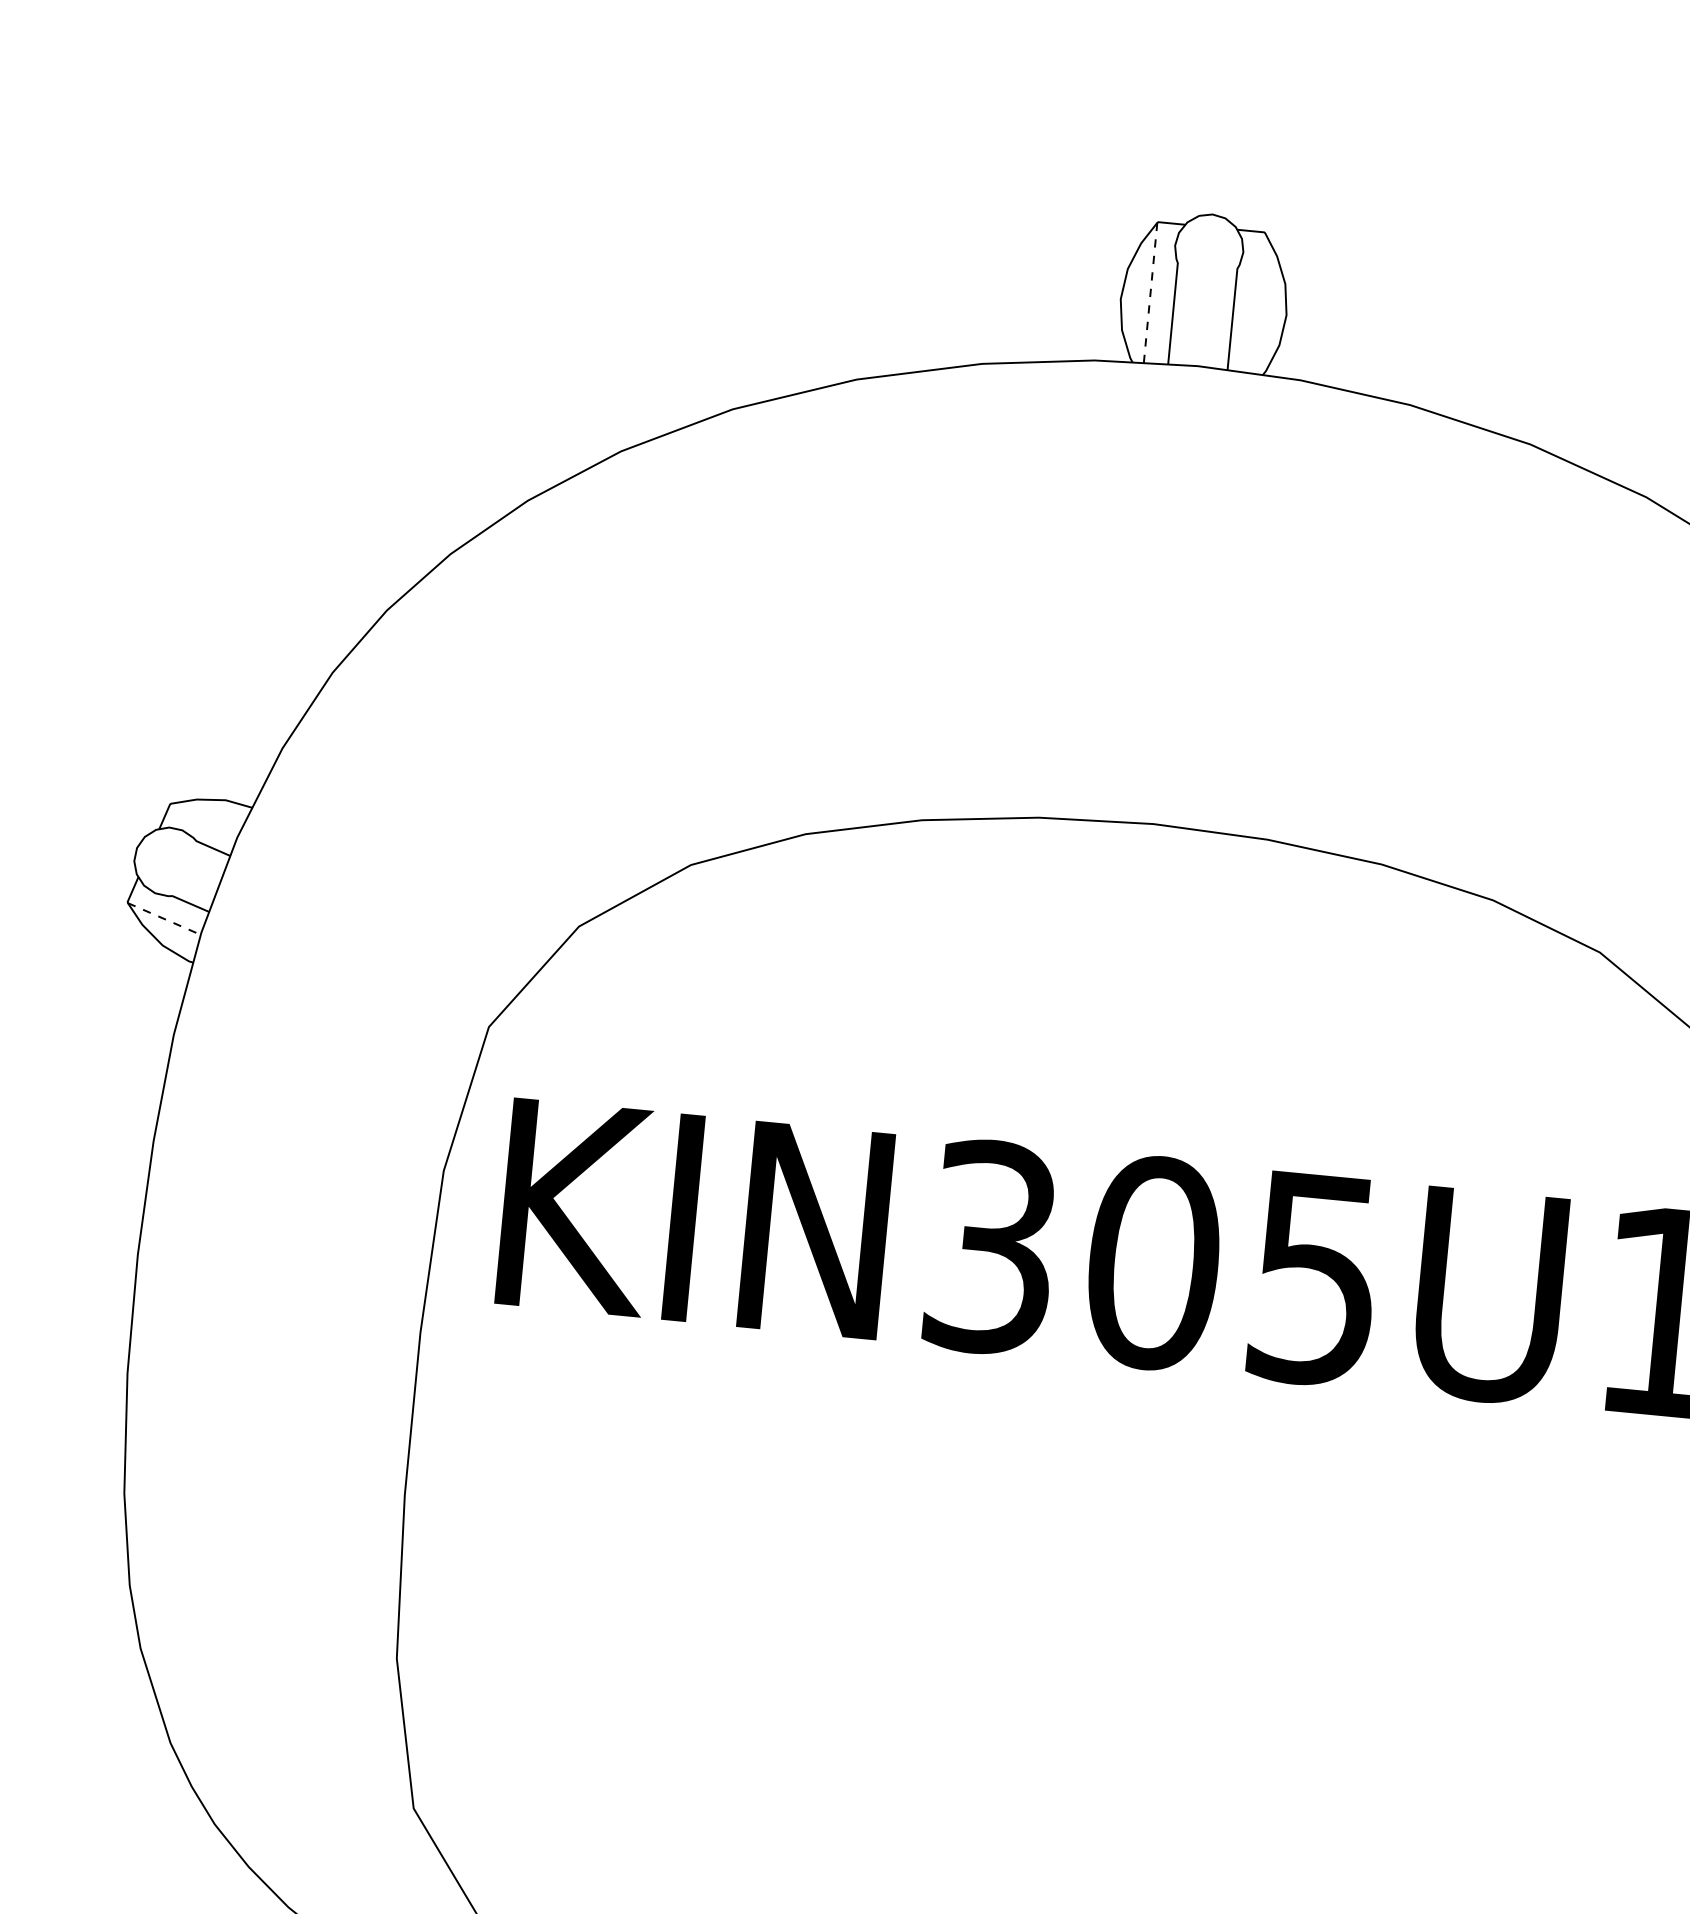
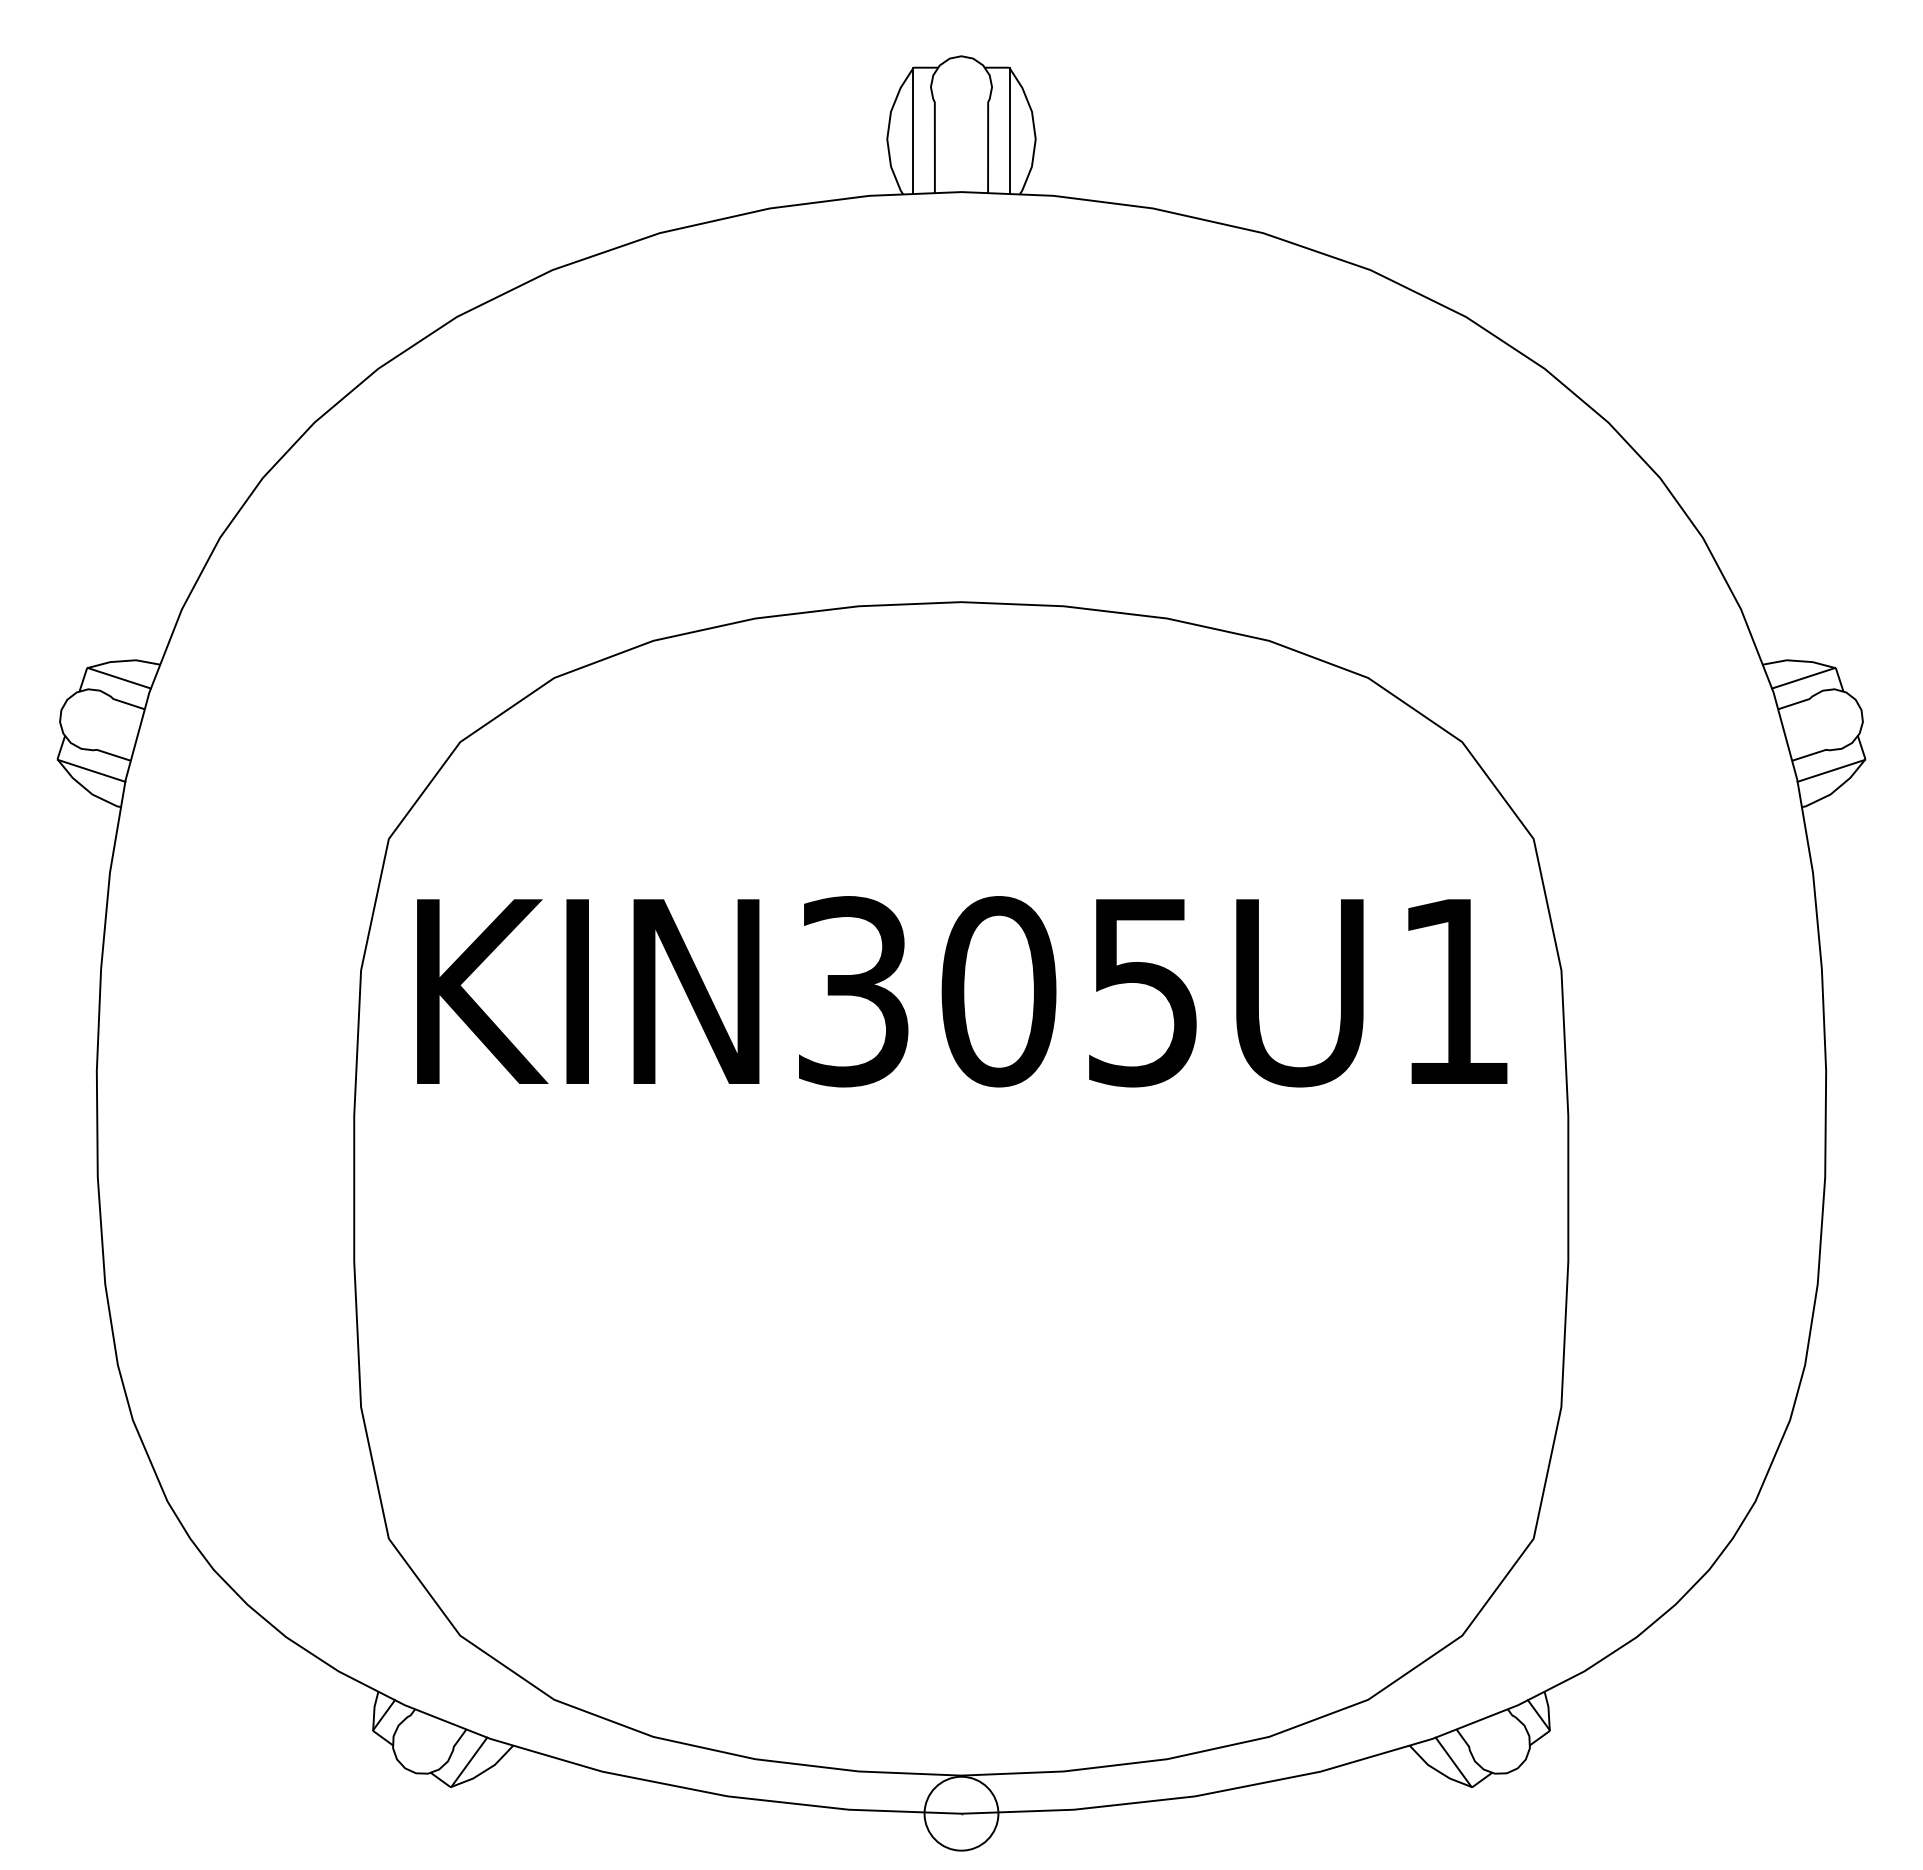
line: (1150, 293) -> (913, 131), dashed -> solid
line: (1258, 303) -> (1009, 131), added
line: (204, 818) -> (118, 678), added
line: (165, 919) -> (92, 771), dashed -> solid

